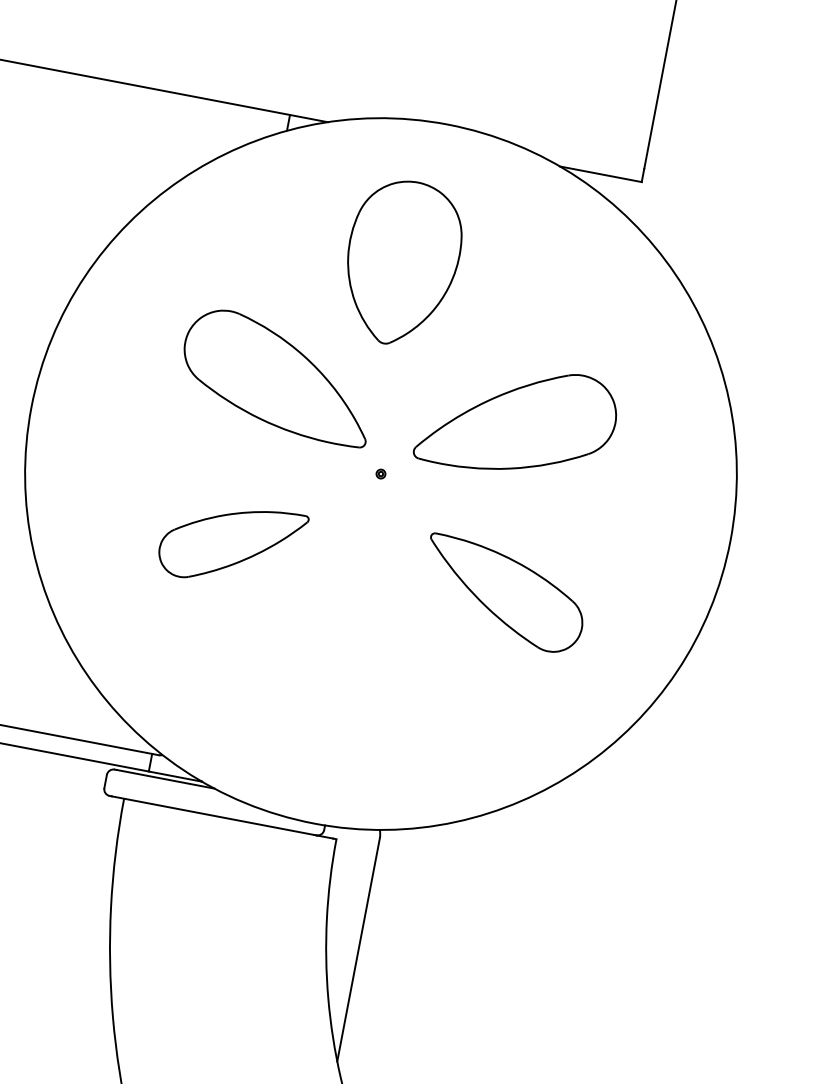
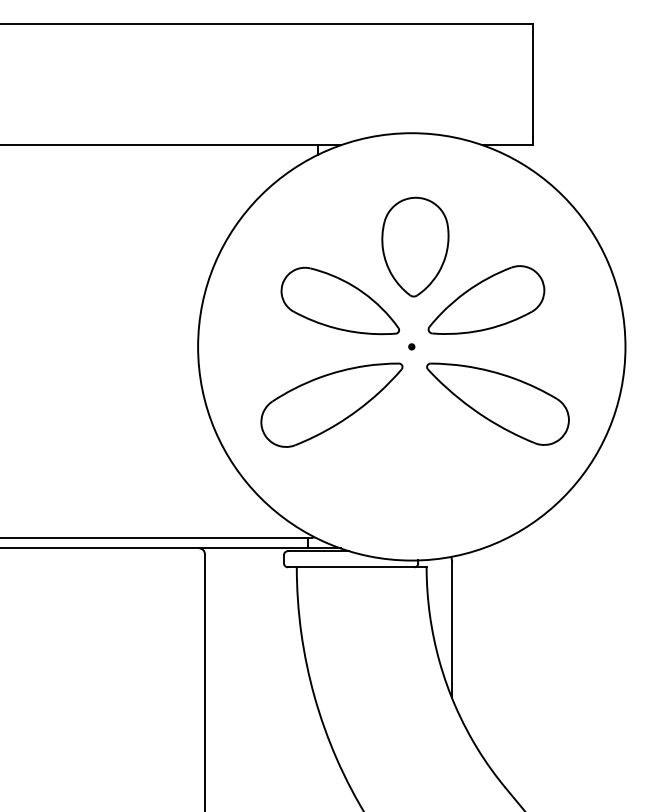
part: (402, 262) -> (415, 246), moved
part: (231, 543) -> (331, 404), size x1.67
part: (503, 593) -> (497, 403), size x1.43

